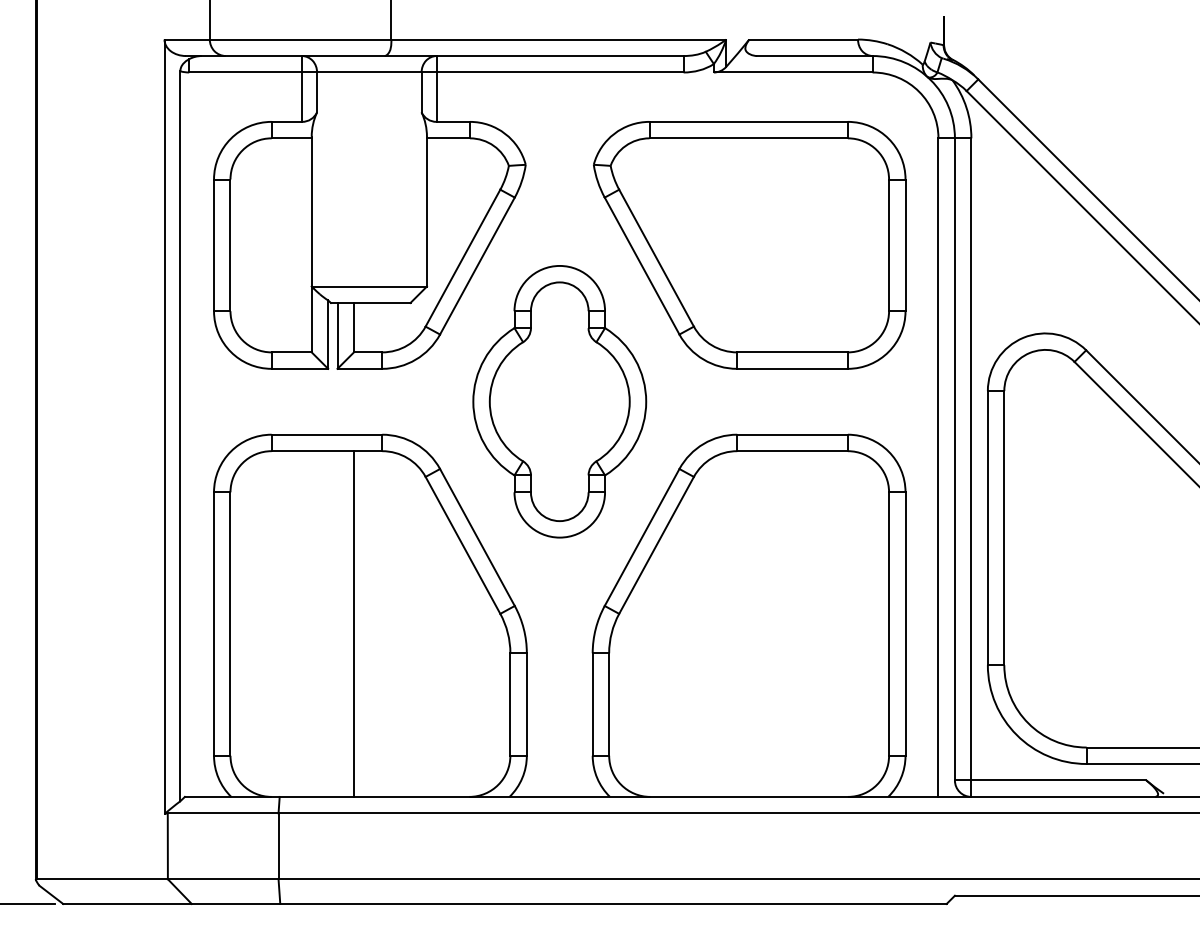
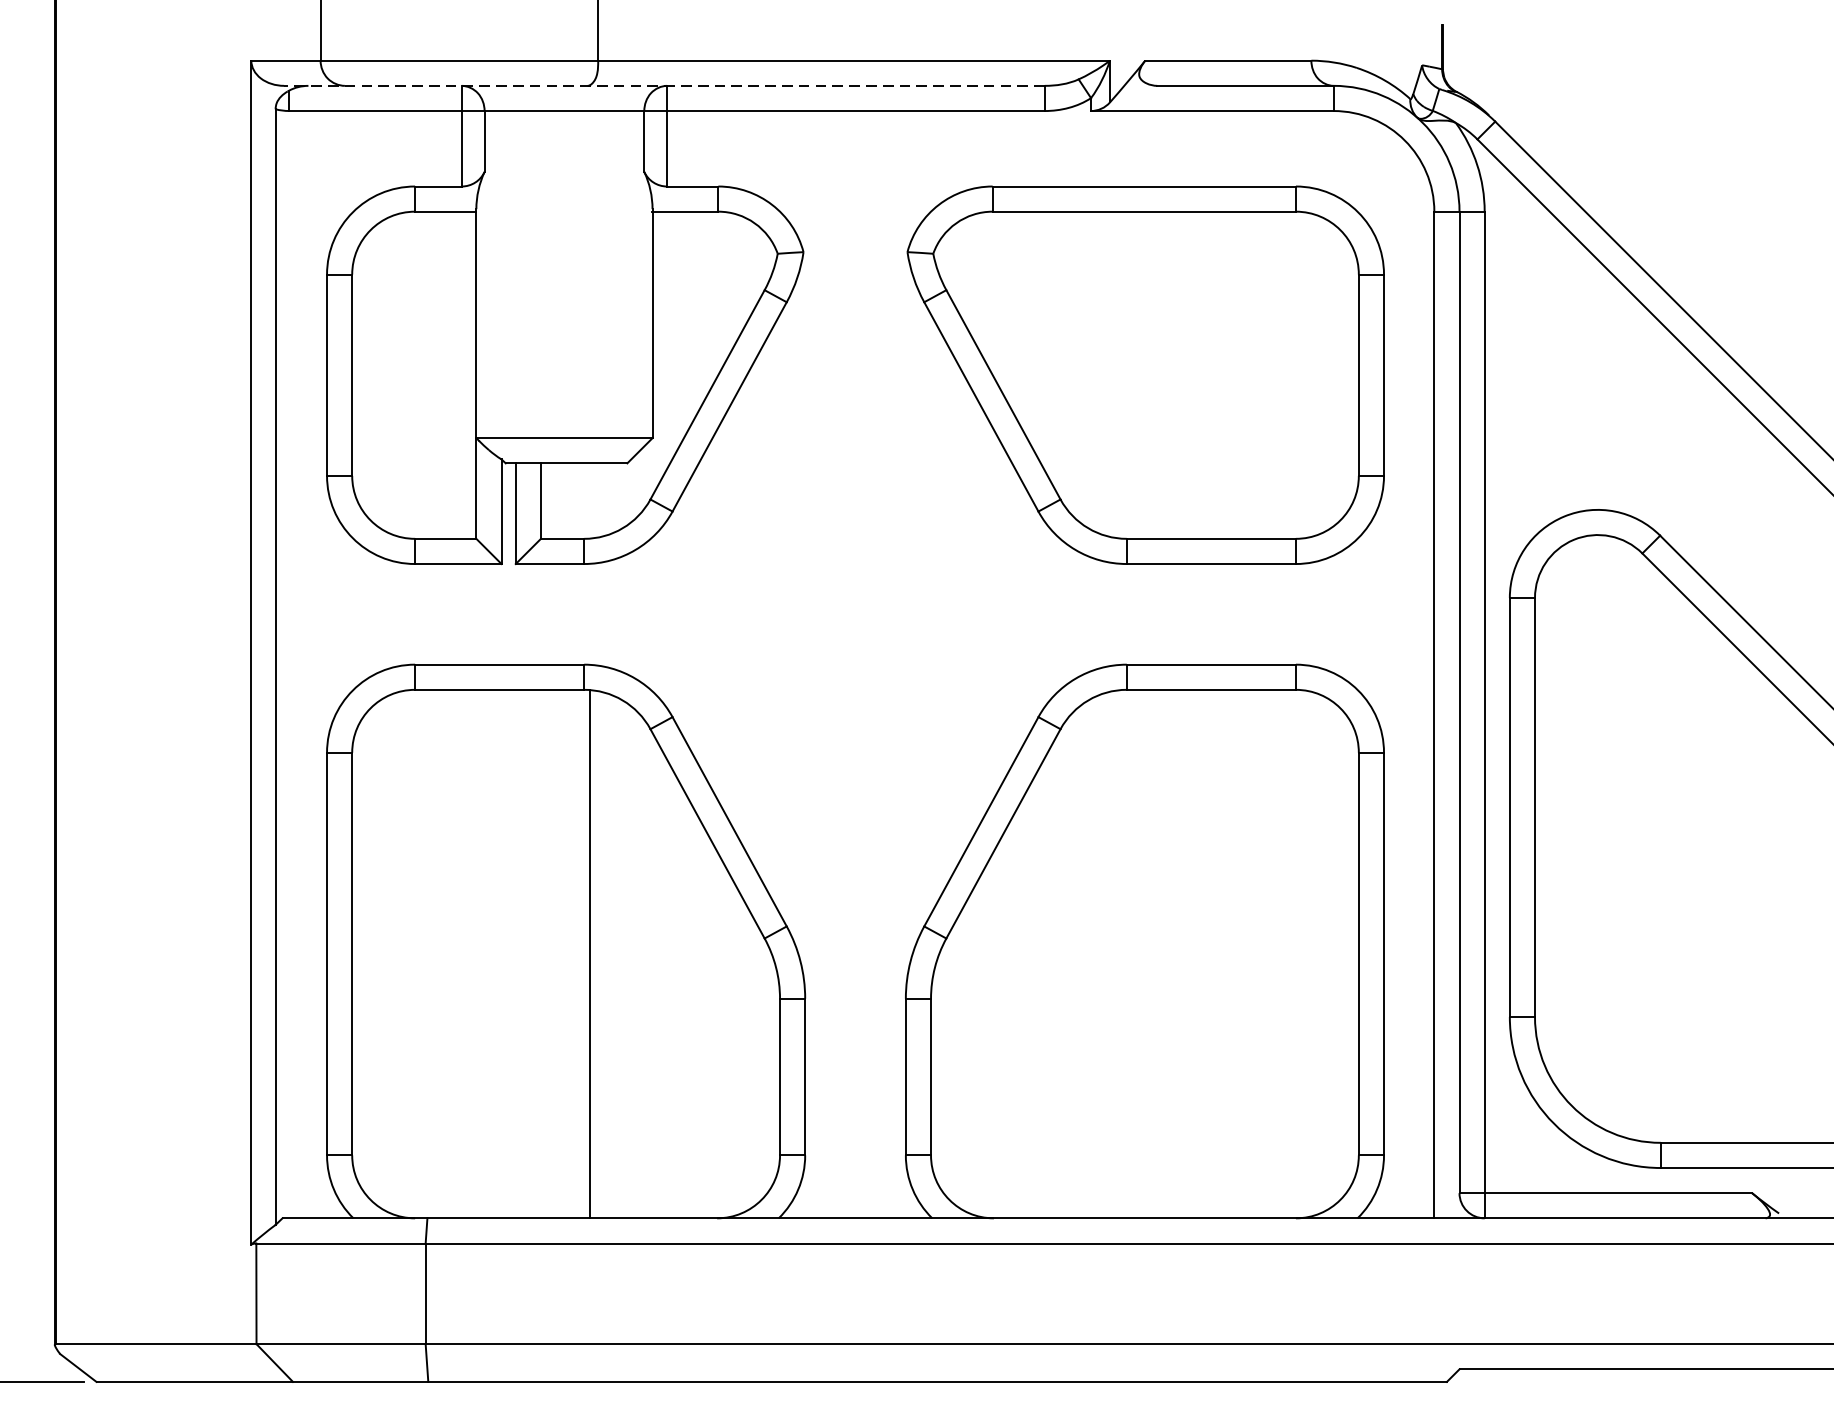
line: (434, 56) -> (664, 86), solid -> dashed
part: (559, 401) -> (855, 613), removed
line: (353, 623) -> (589, 953), moved

